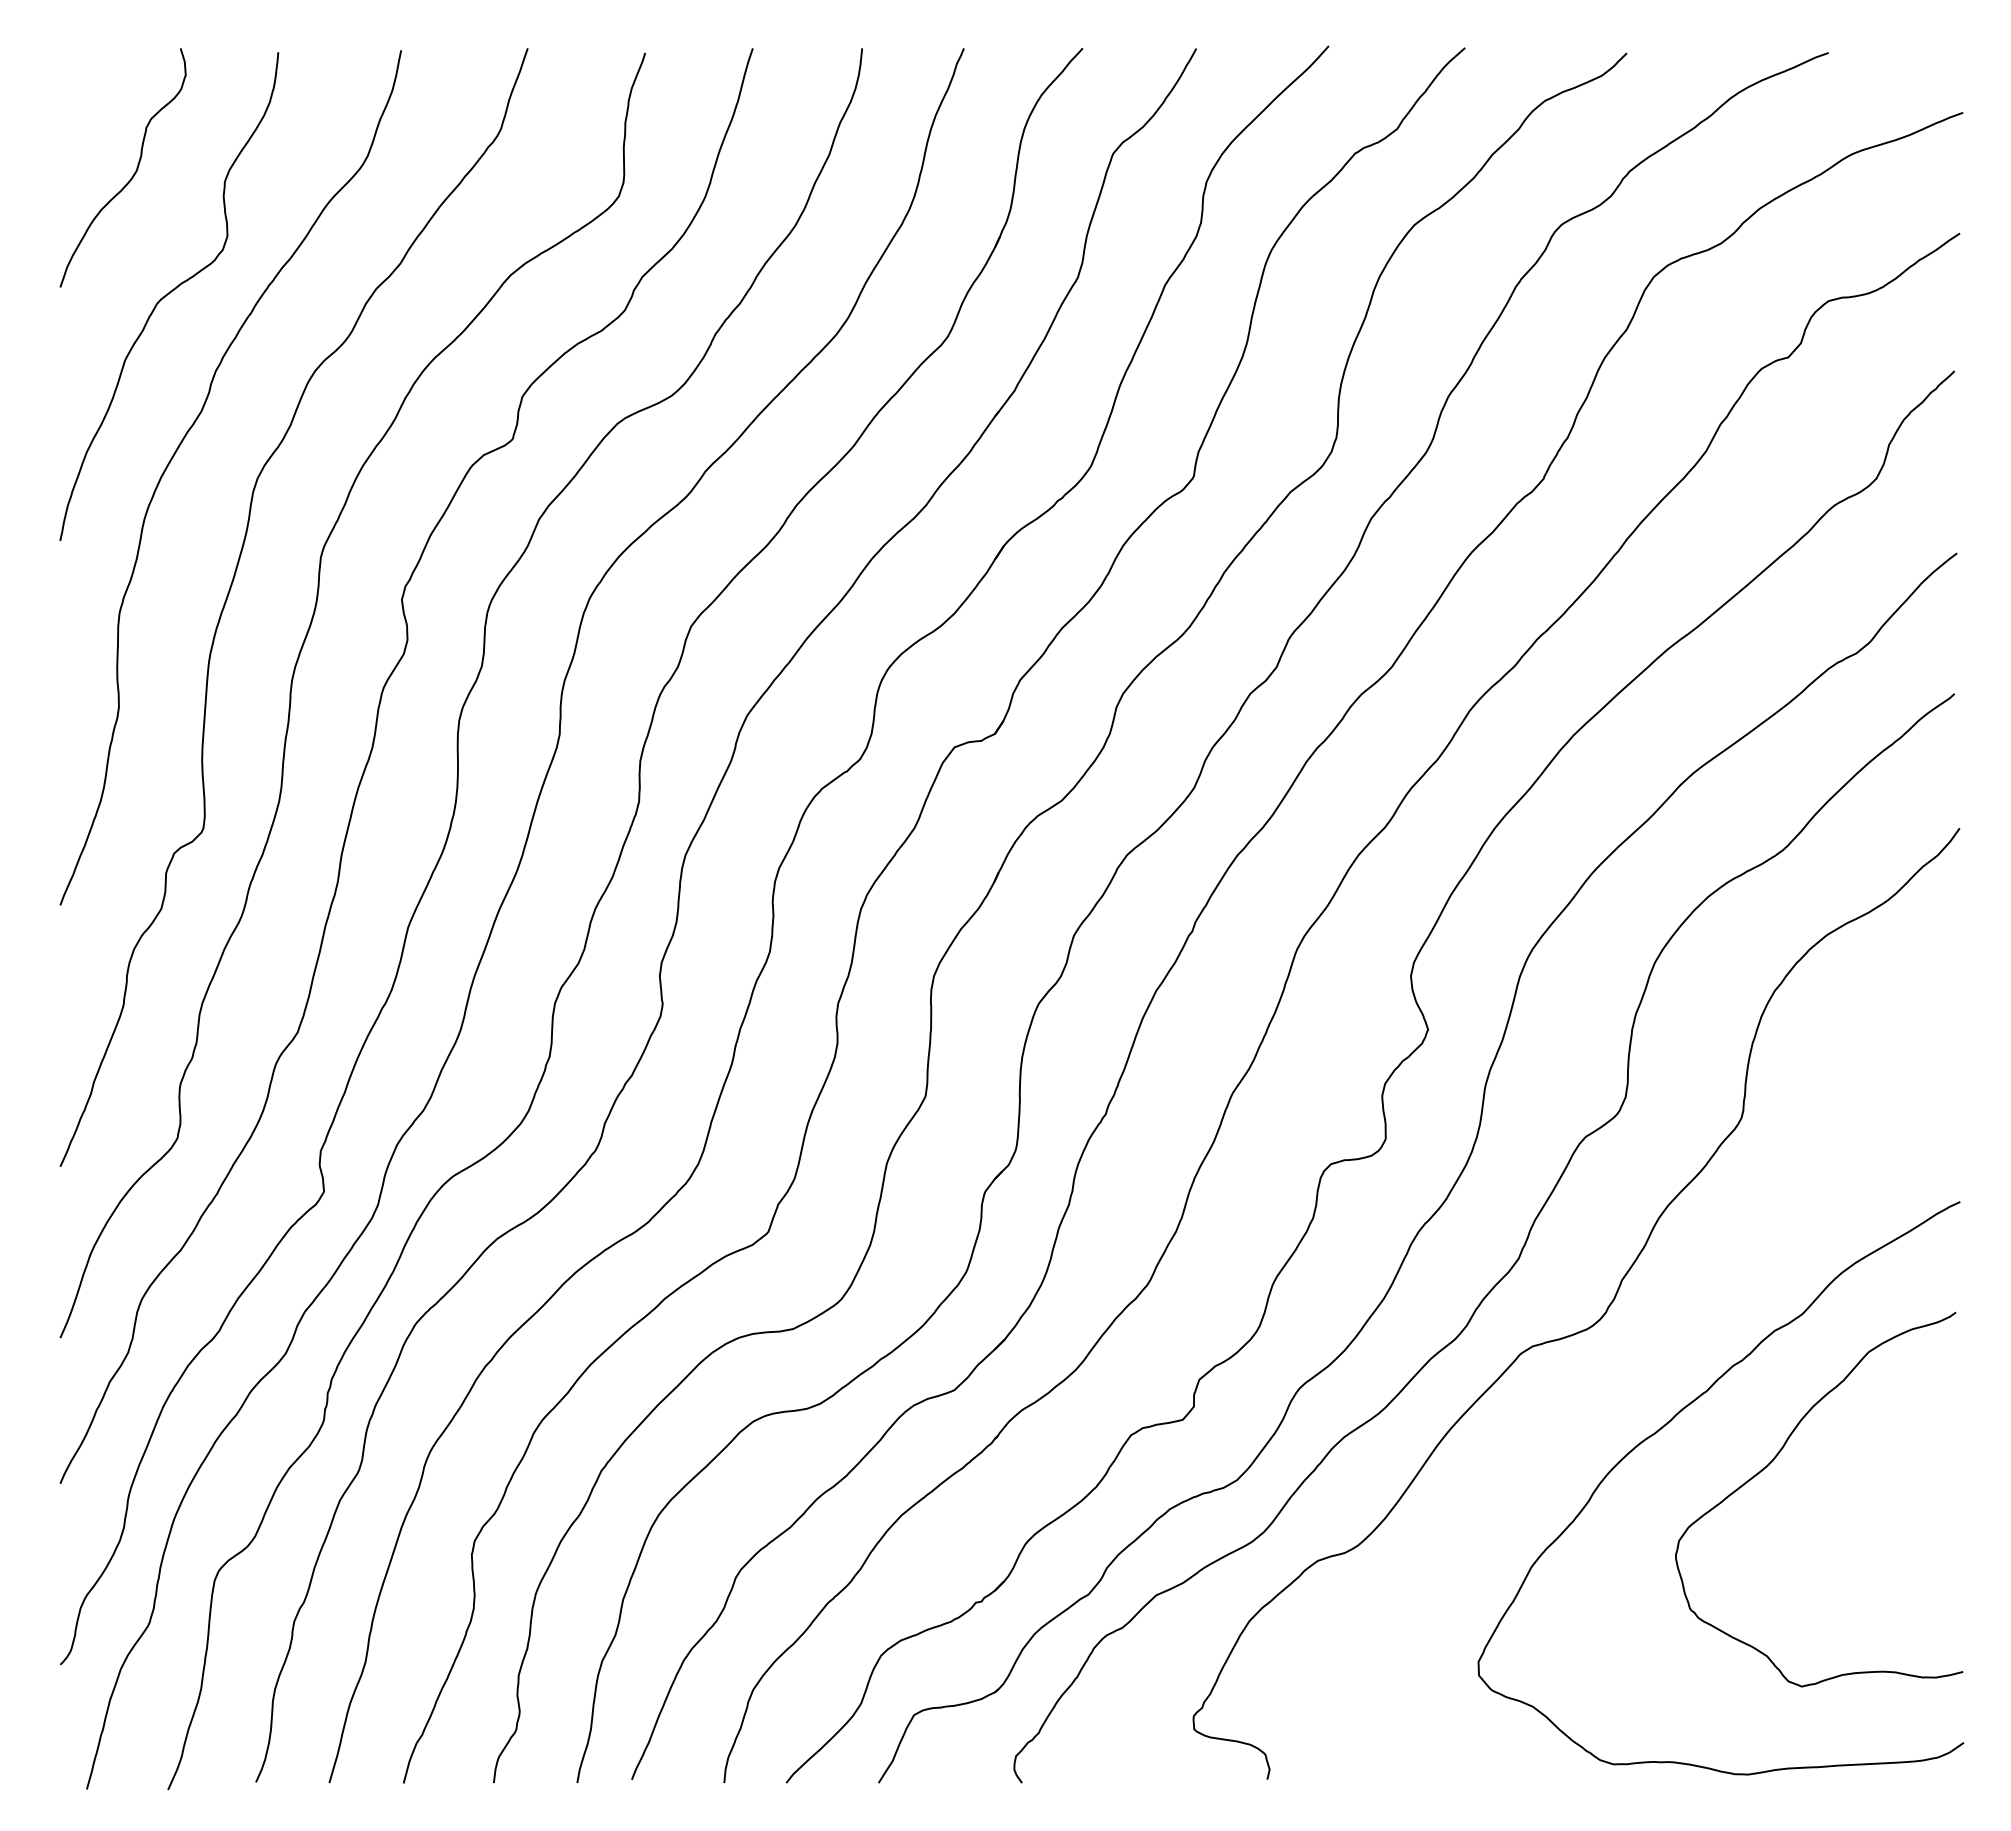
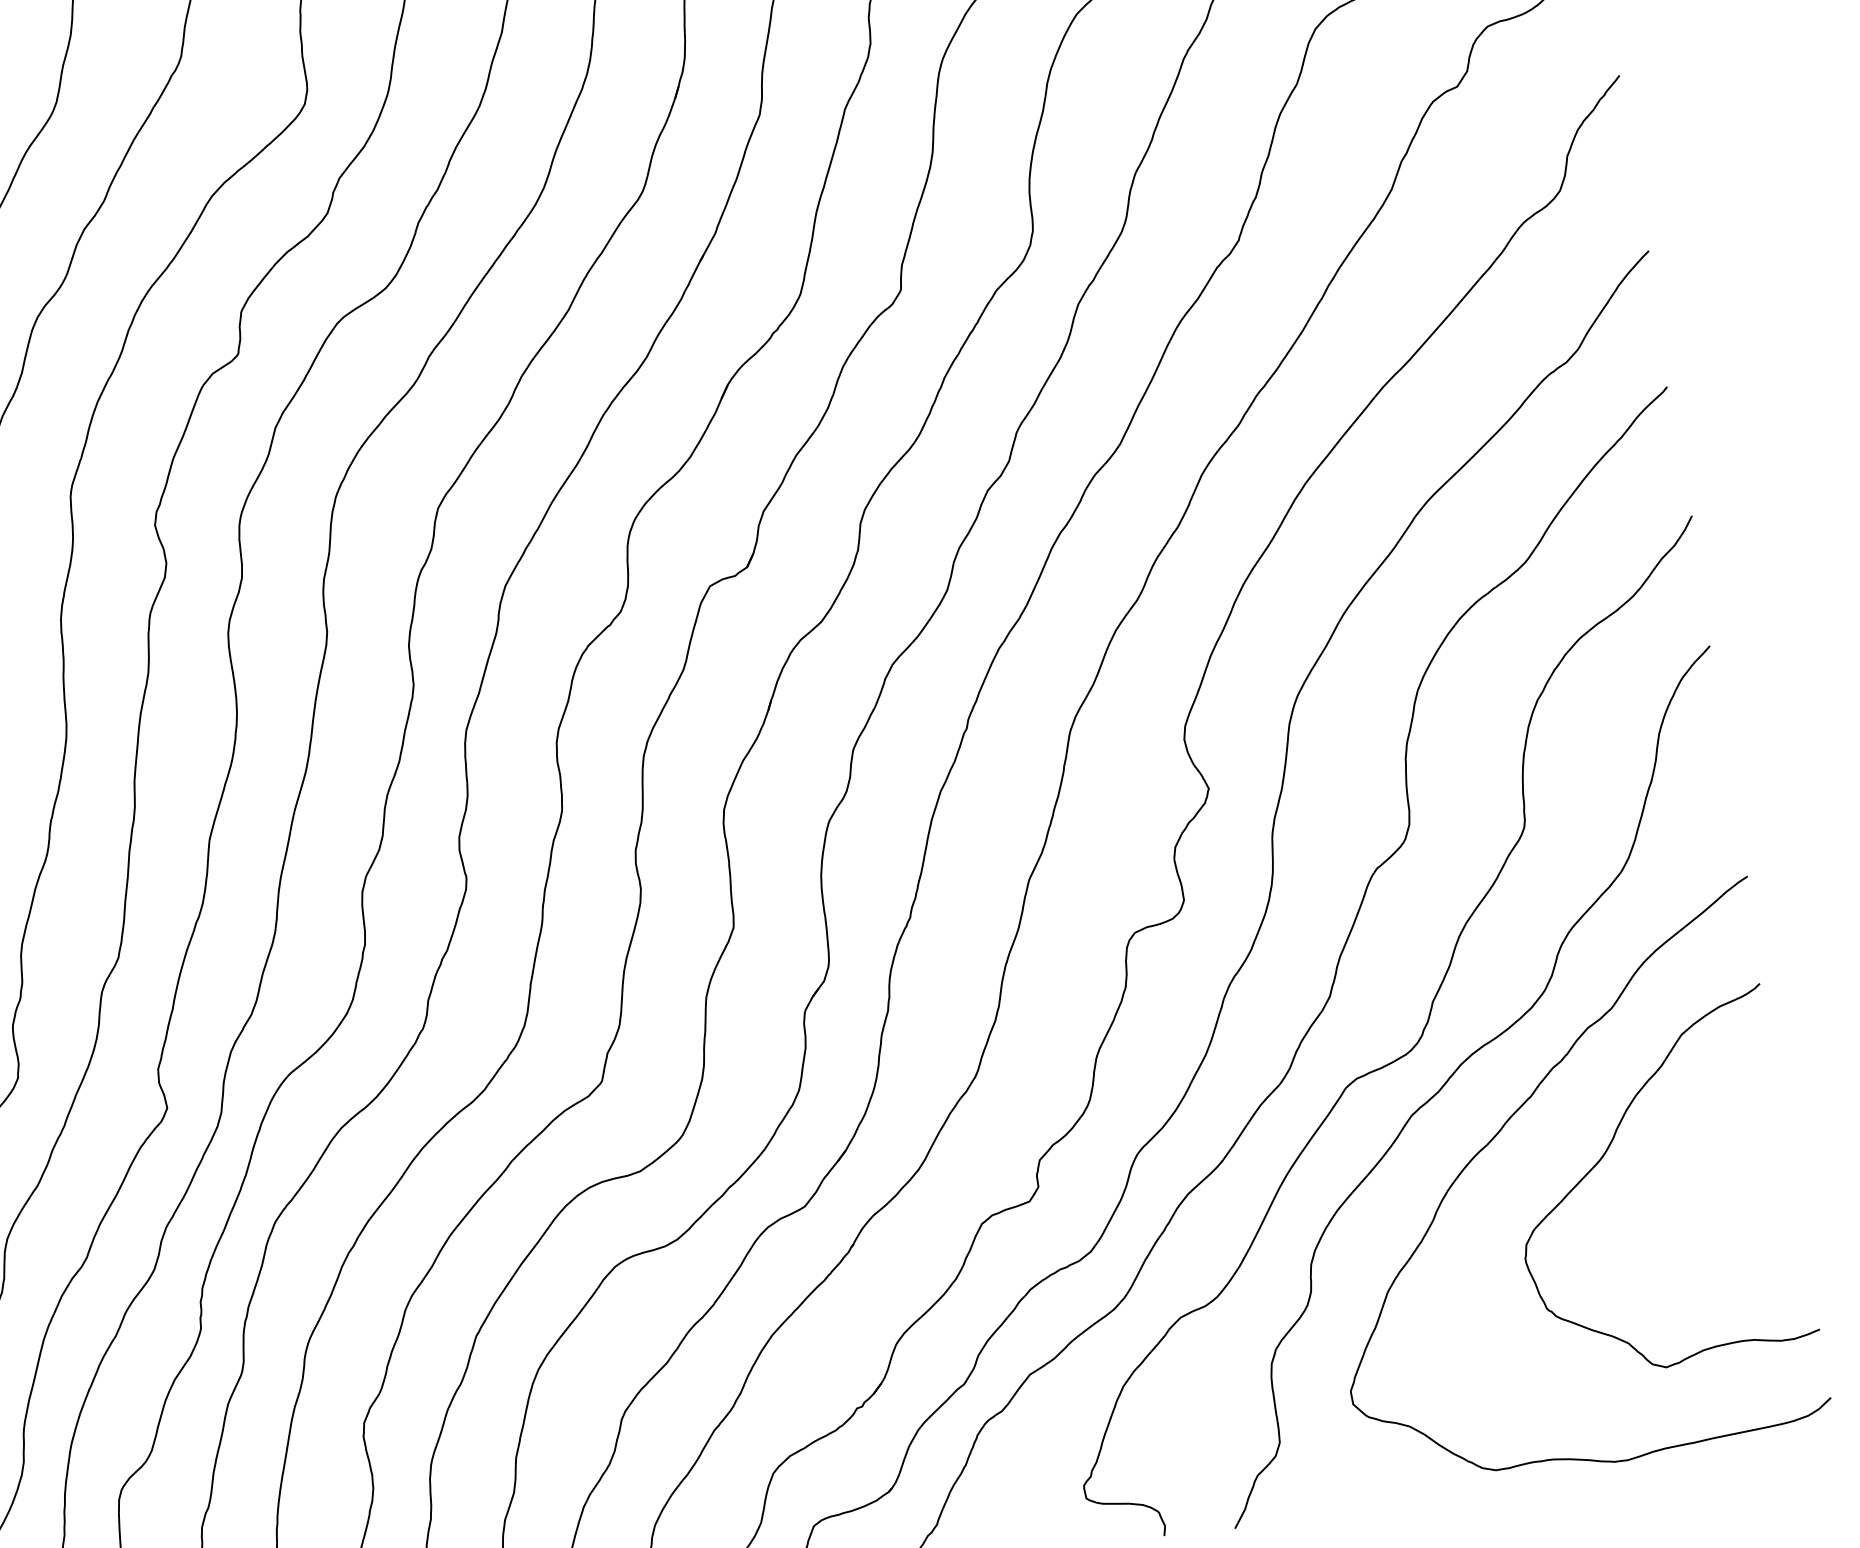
curve: (1635, 1354) -> (1456, 1071), added

